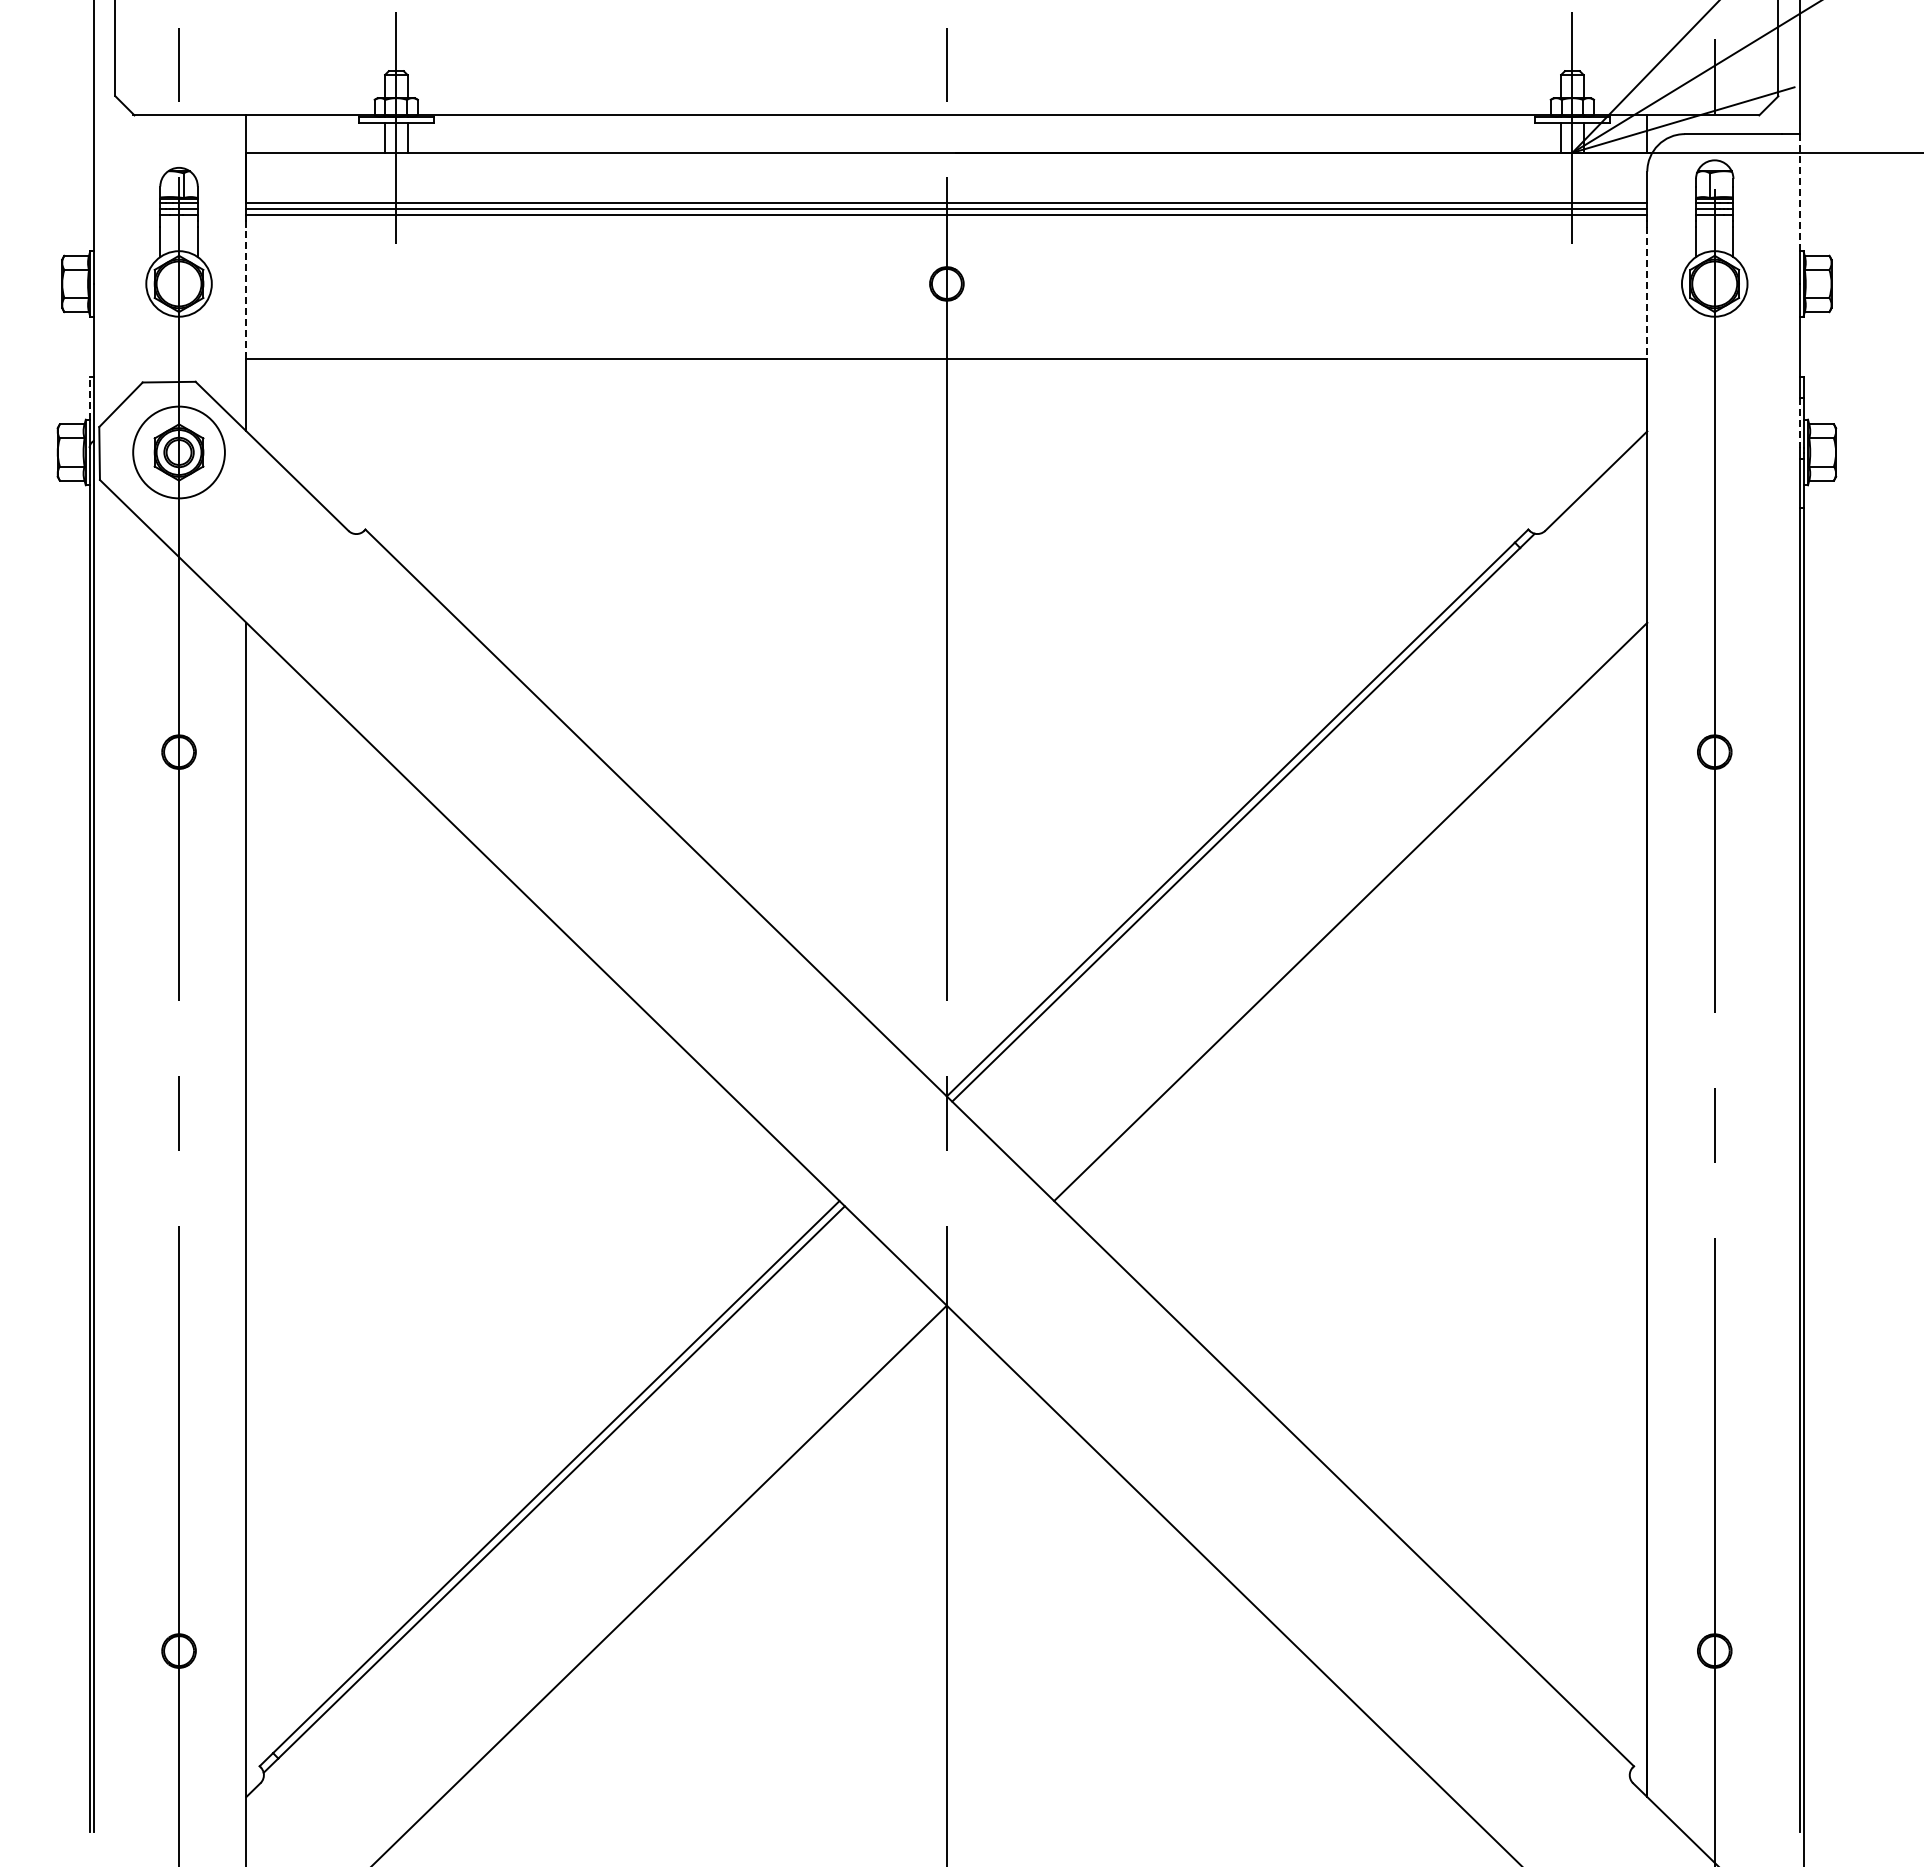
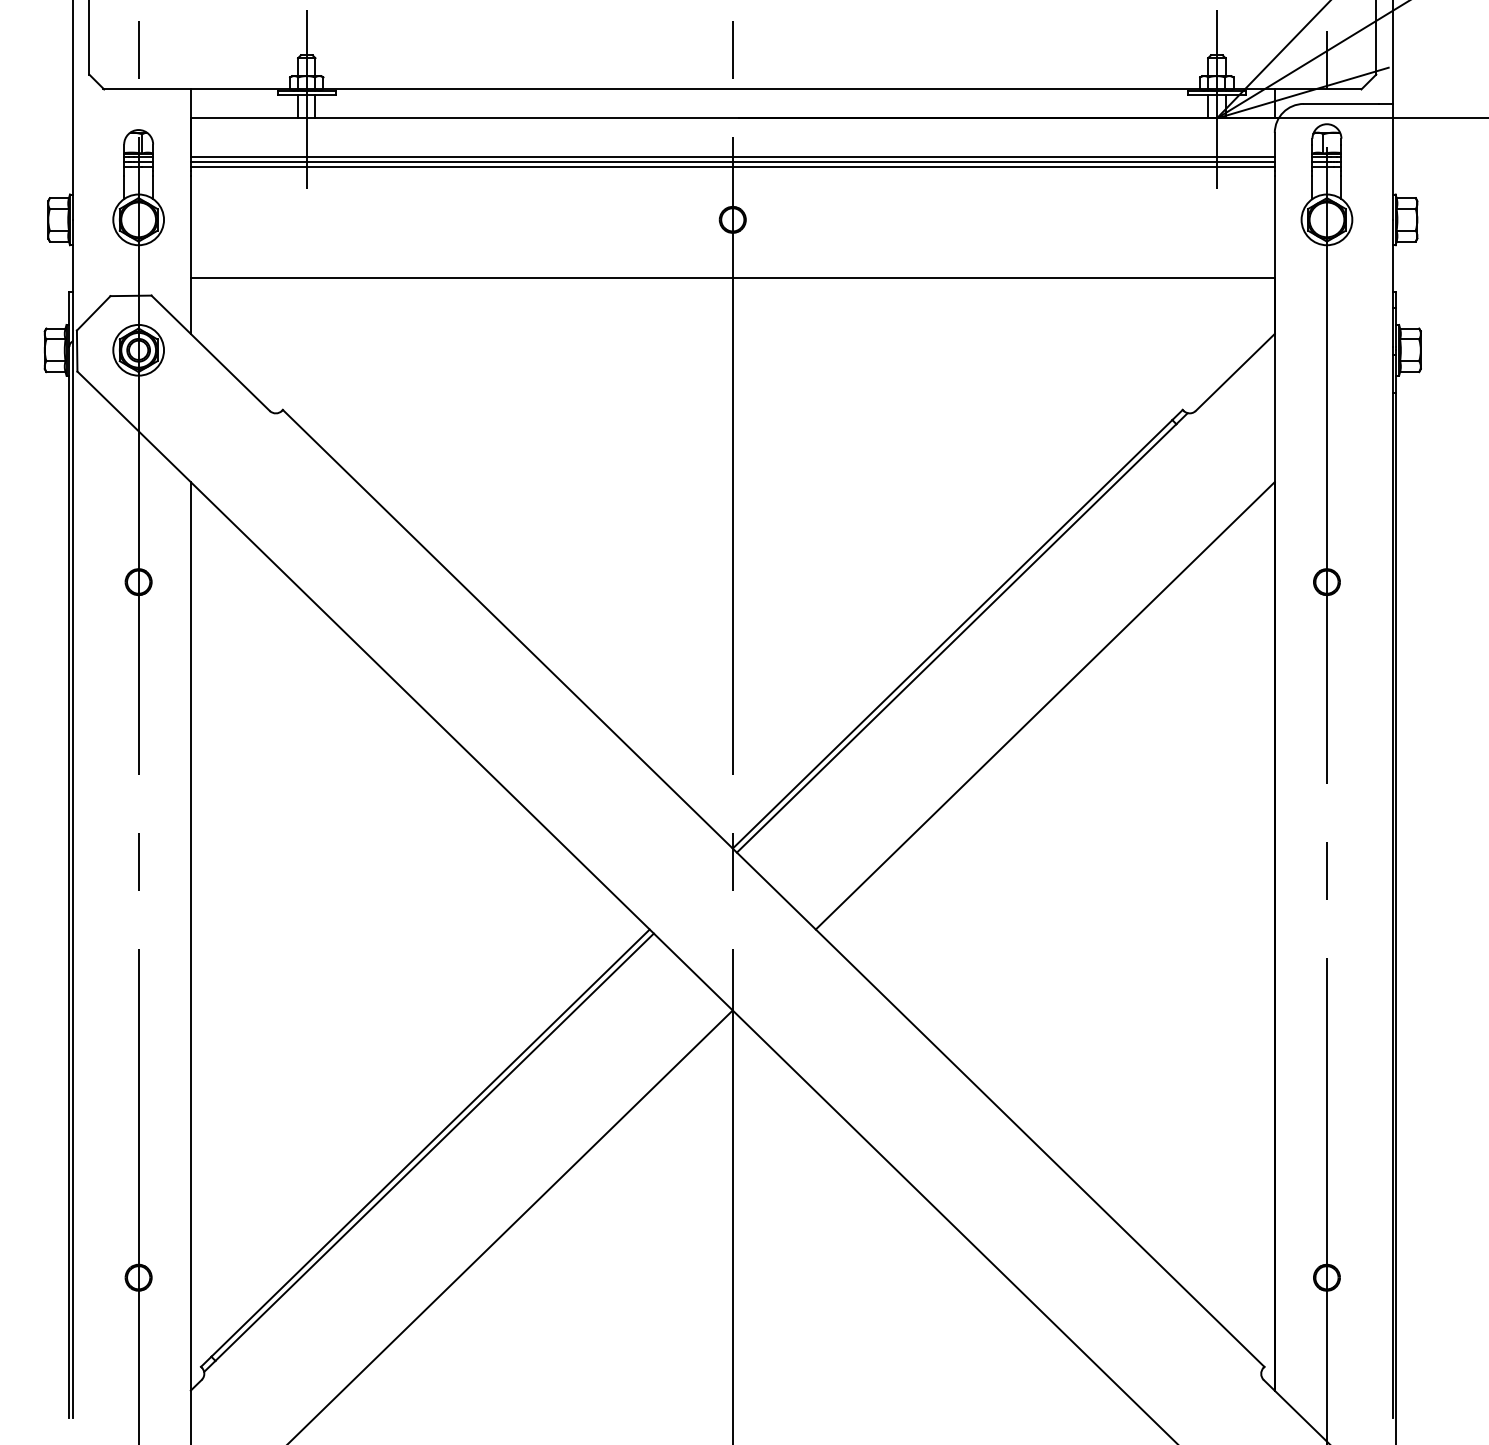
line: (1799, 192) -> (1392, 149), dashed -> solid
line: (246, 292) -> (190, 226), dashed -> solid
line: (1647, 292) -> (1274, 226), dashed -> solid
line: (89, 398) -> (69, 308), dashed -> solid
line: (1799, 423) -> (1392, 327), dashed -> solid
circle: (178, 452) -> (138, 350), size x0.71

